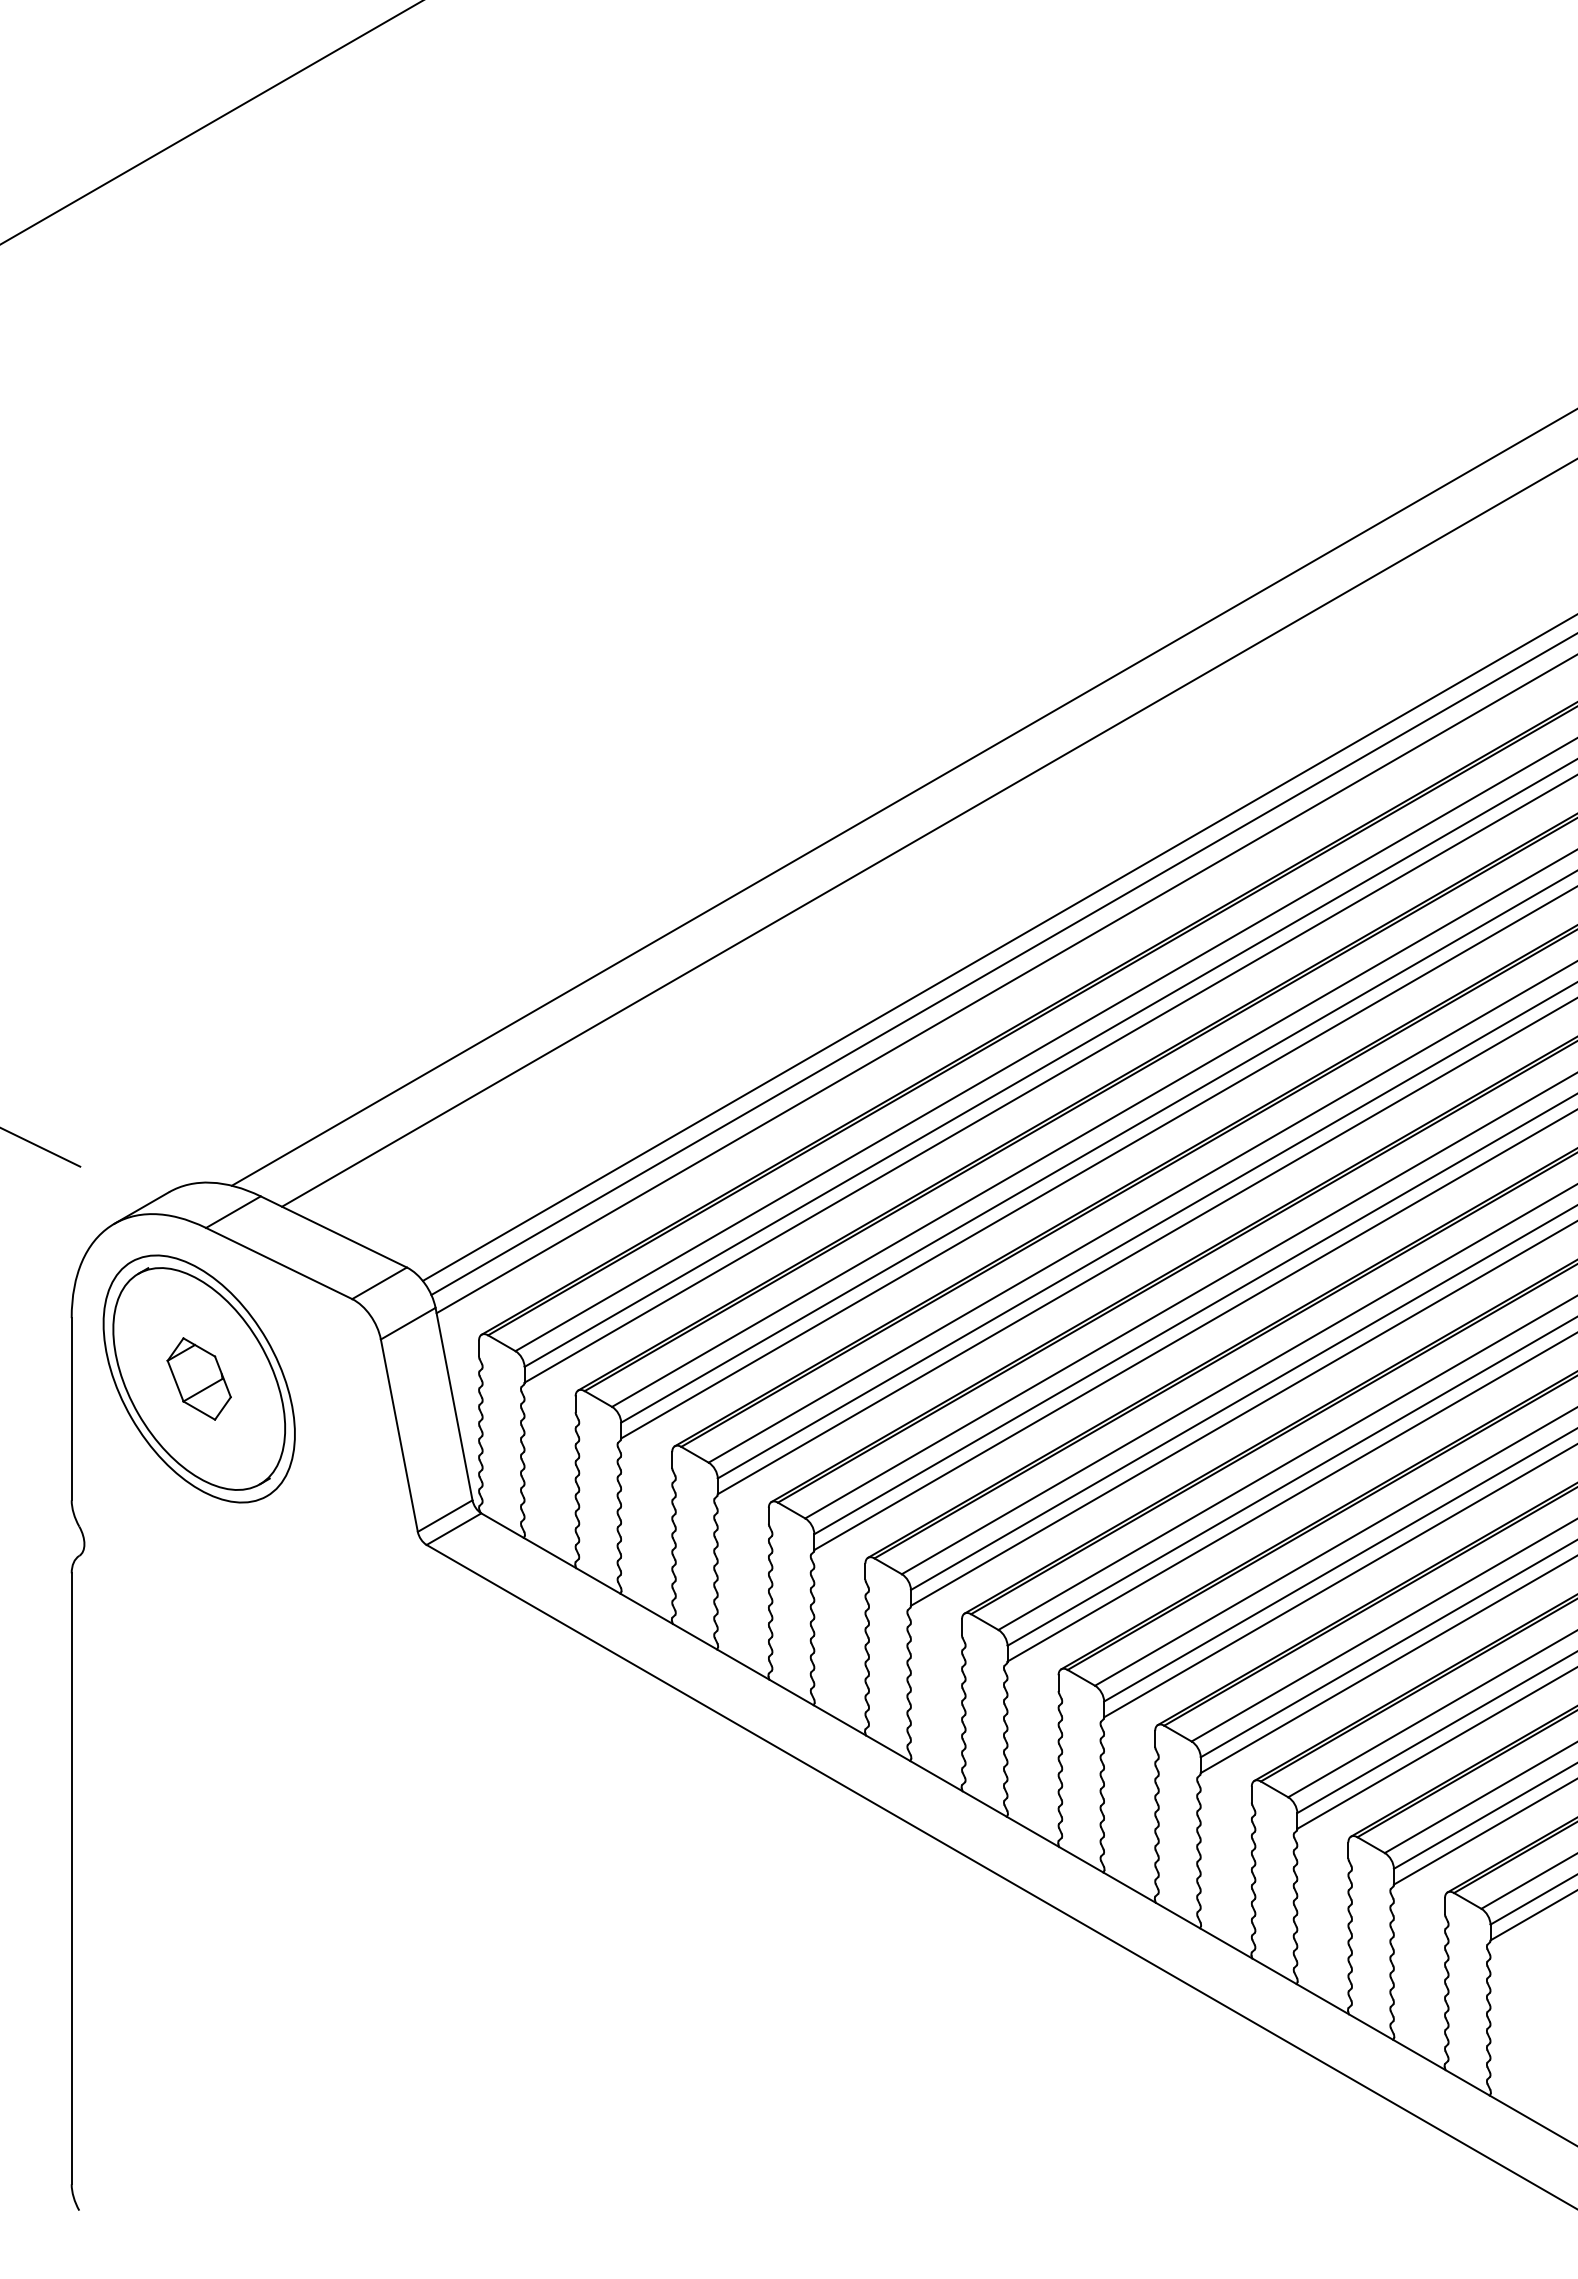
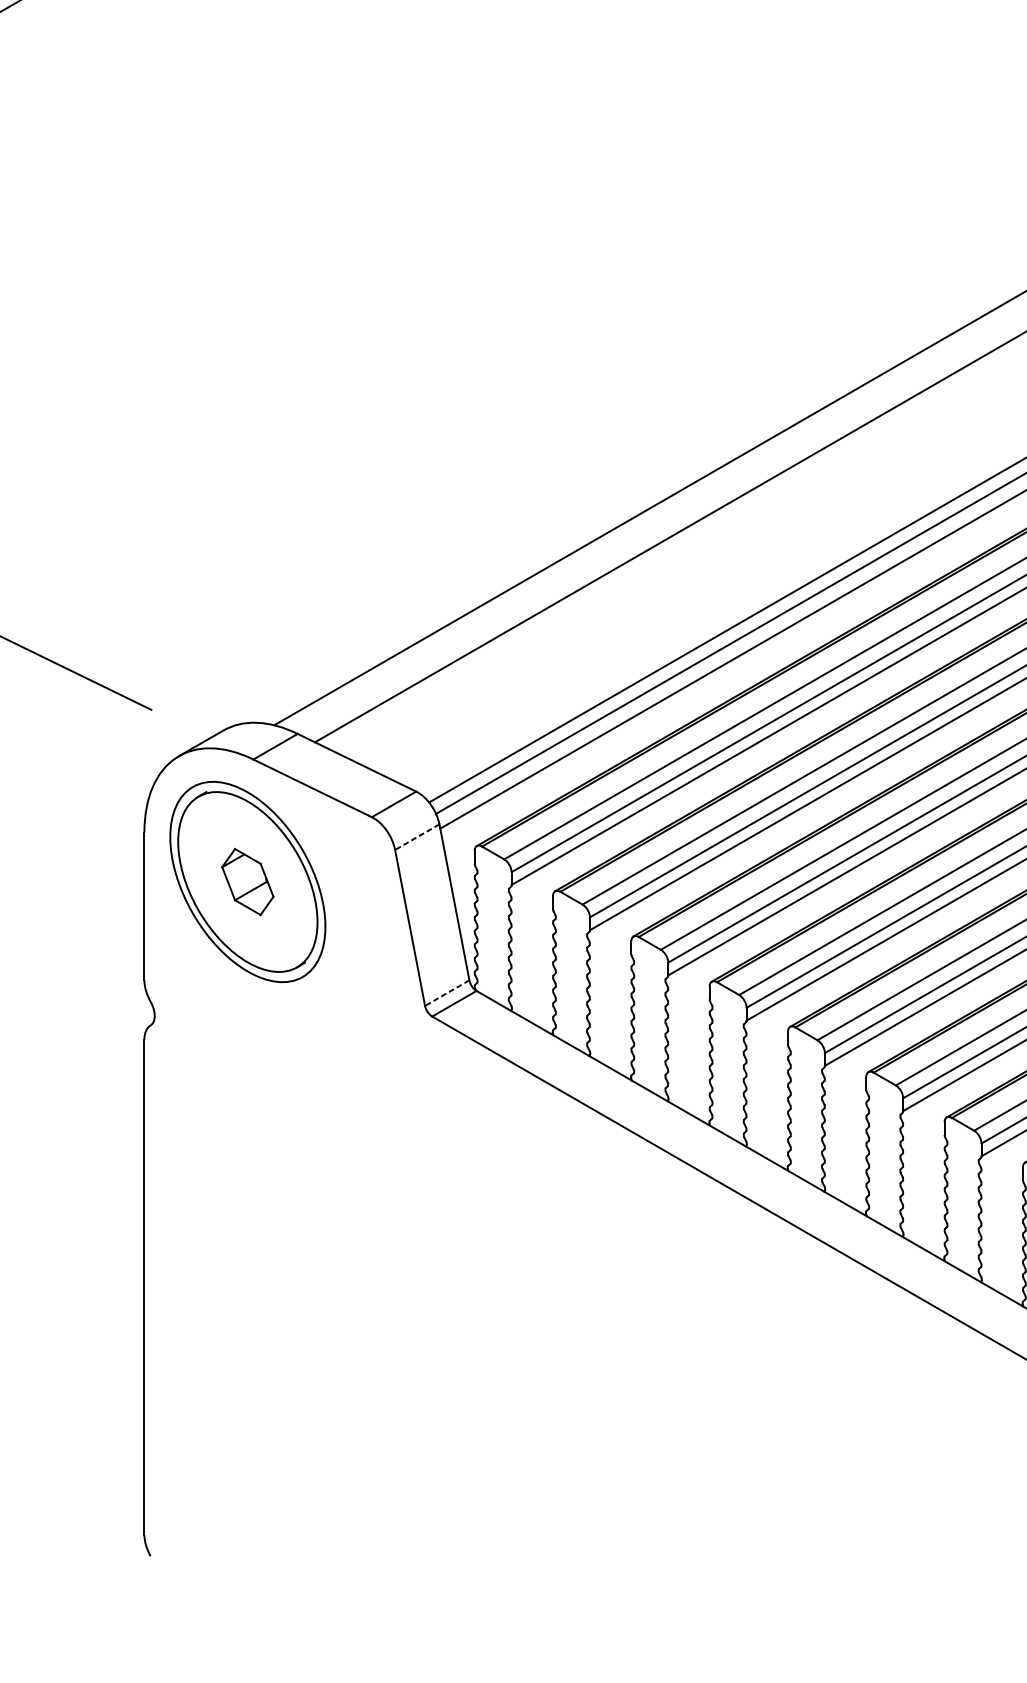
line: (408, 1323) -> (417, 836), solid -> dashed
line: (445, 1516) -> (447, 993), solid -> dashed

